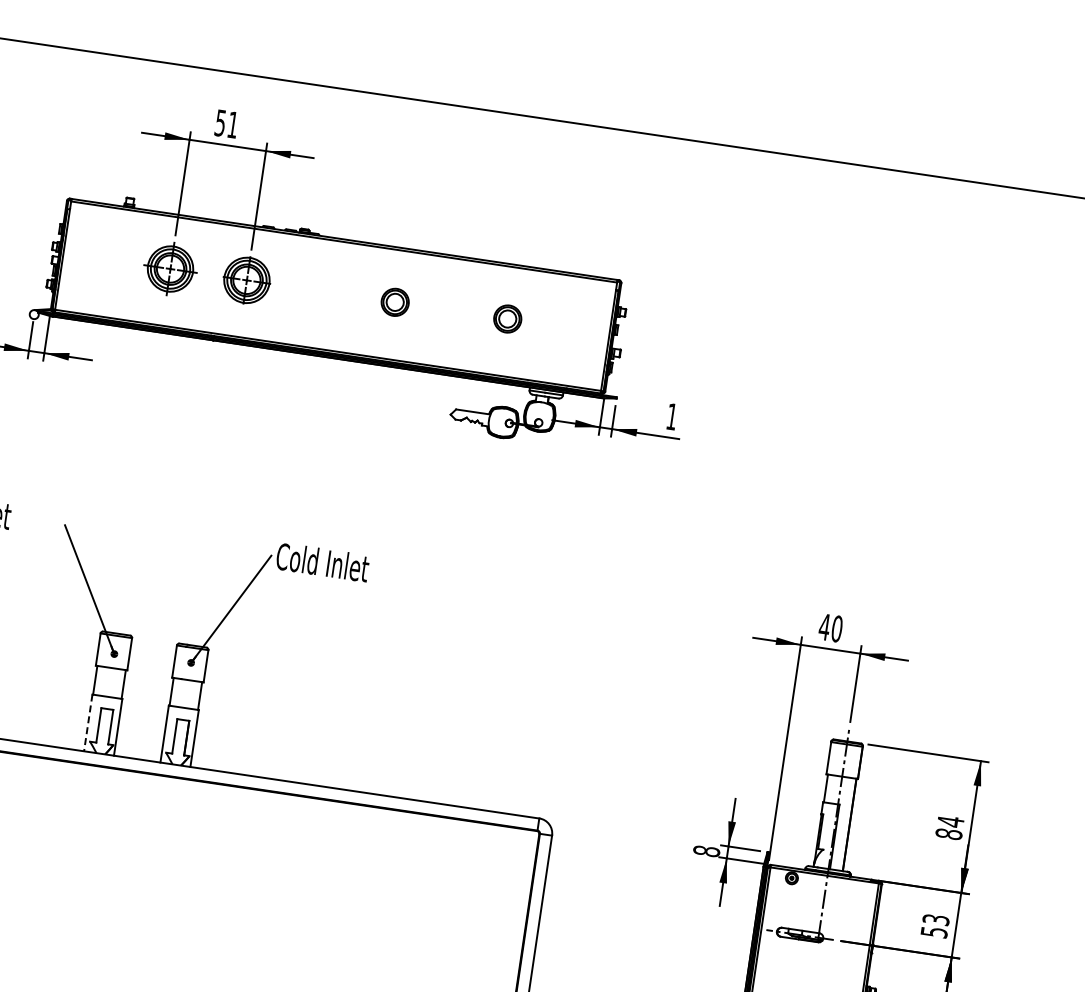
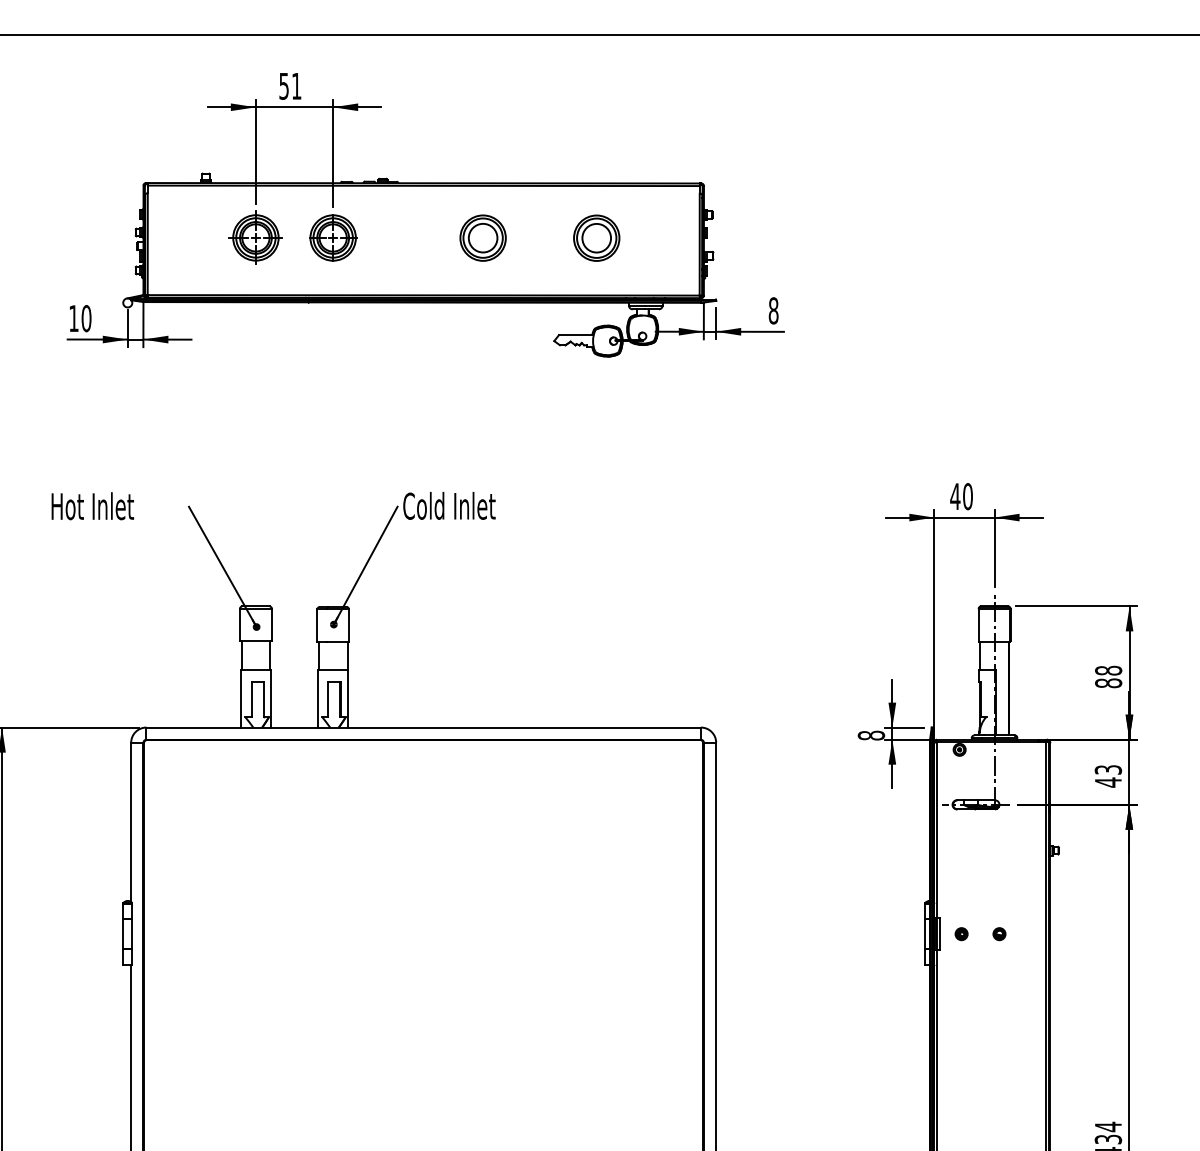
part: (394, 301) -> (482, 237), size x1.67
part: (507, 318) -> (596, 237), size x1.67
text: (671, 416) -> (773, 310), 1 -> 8
line: (87, 722) -> (240, 698), dashed -> solid
text: (950, 821) -> (1108, 670), 84 -> 88
text: (934, 932) -> (1108, 782), 53 -> 43

